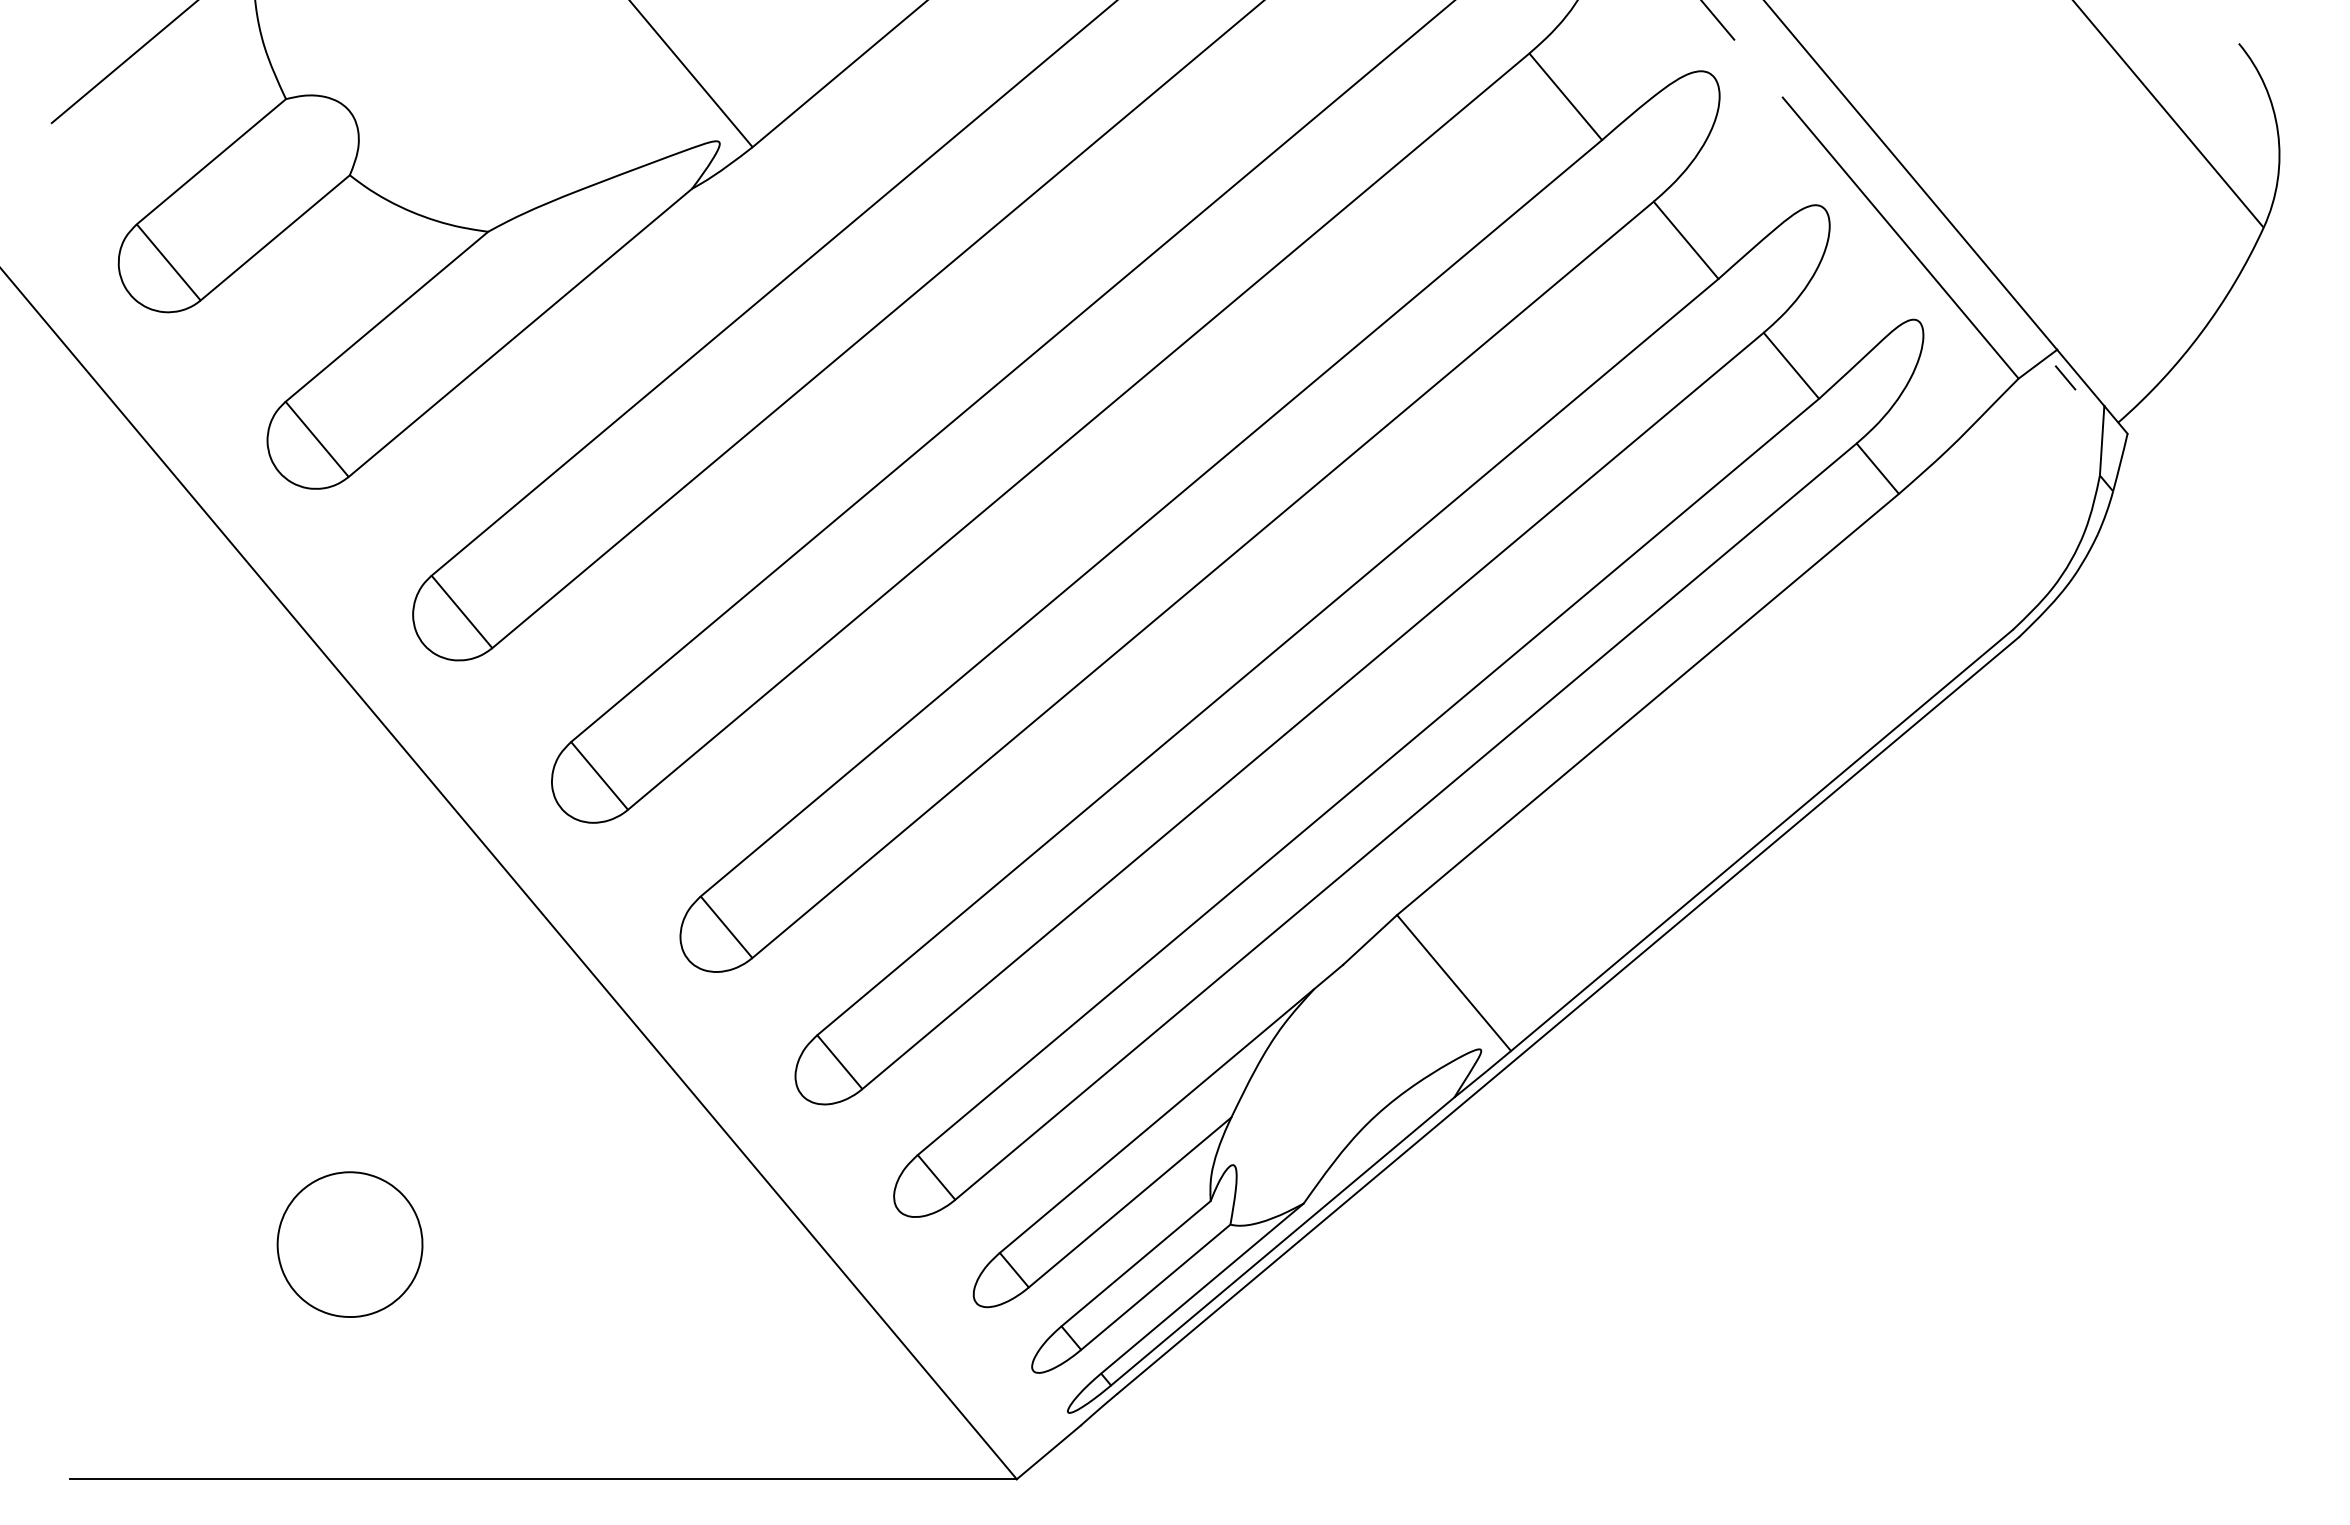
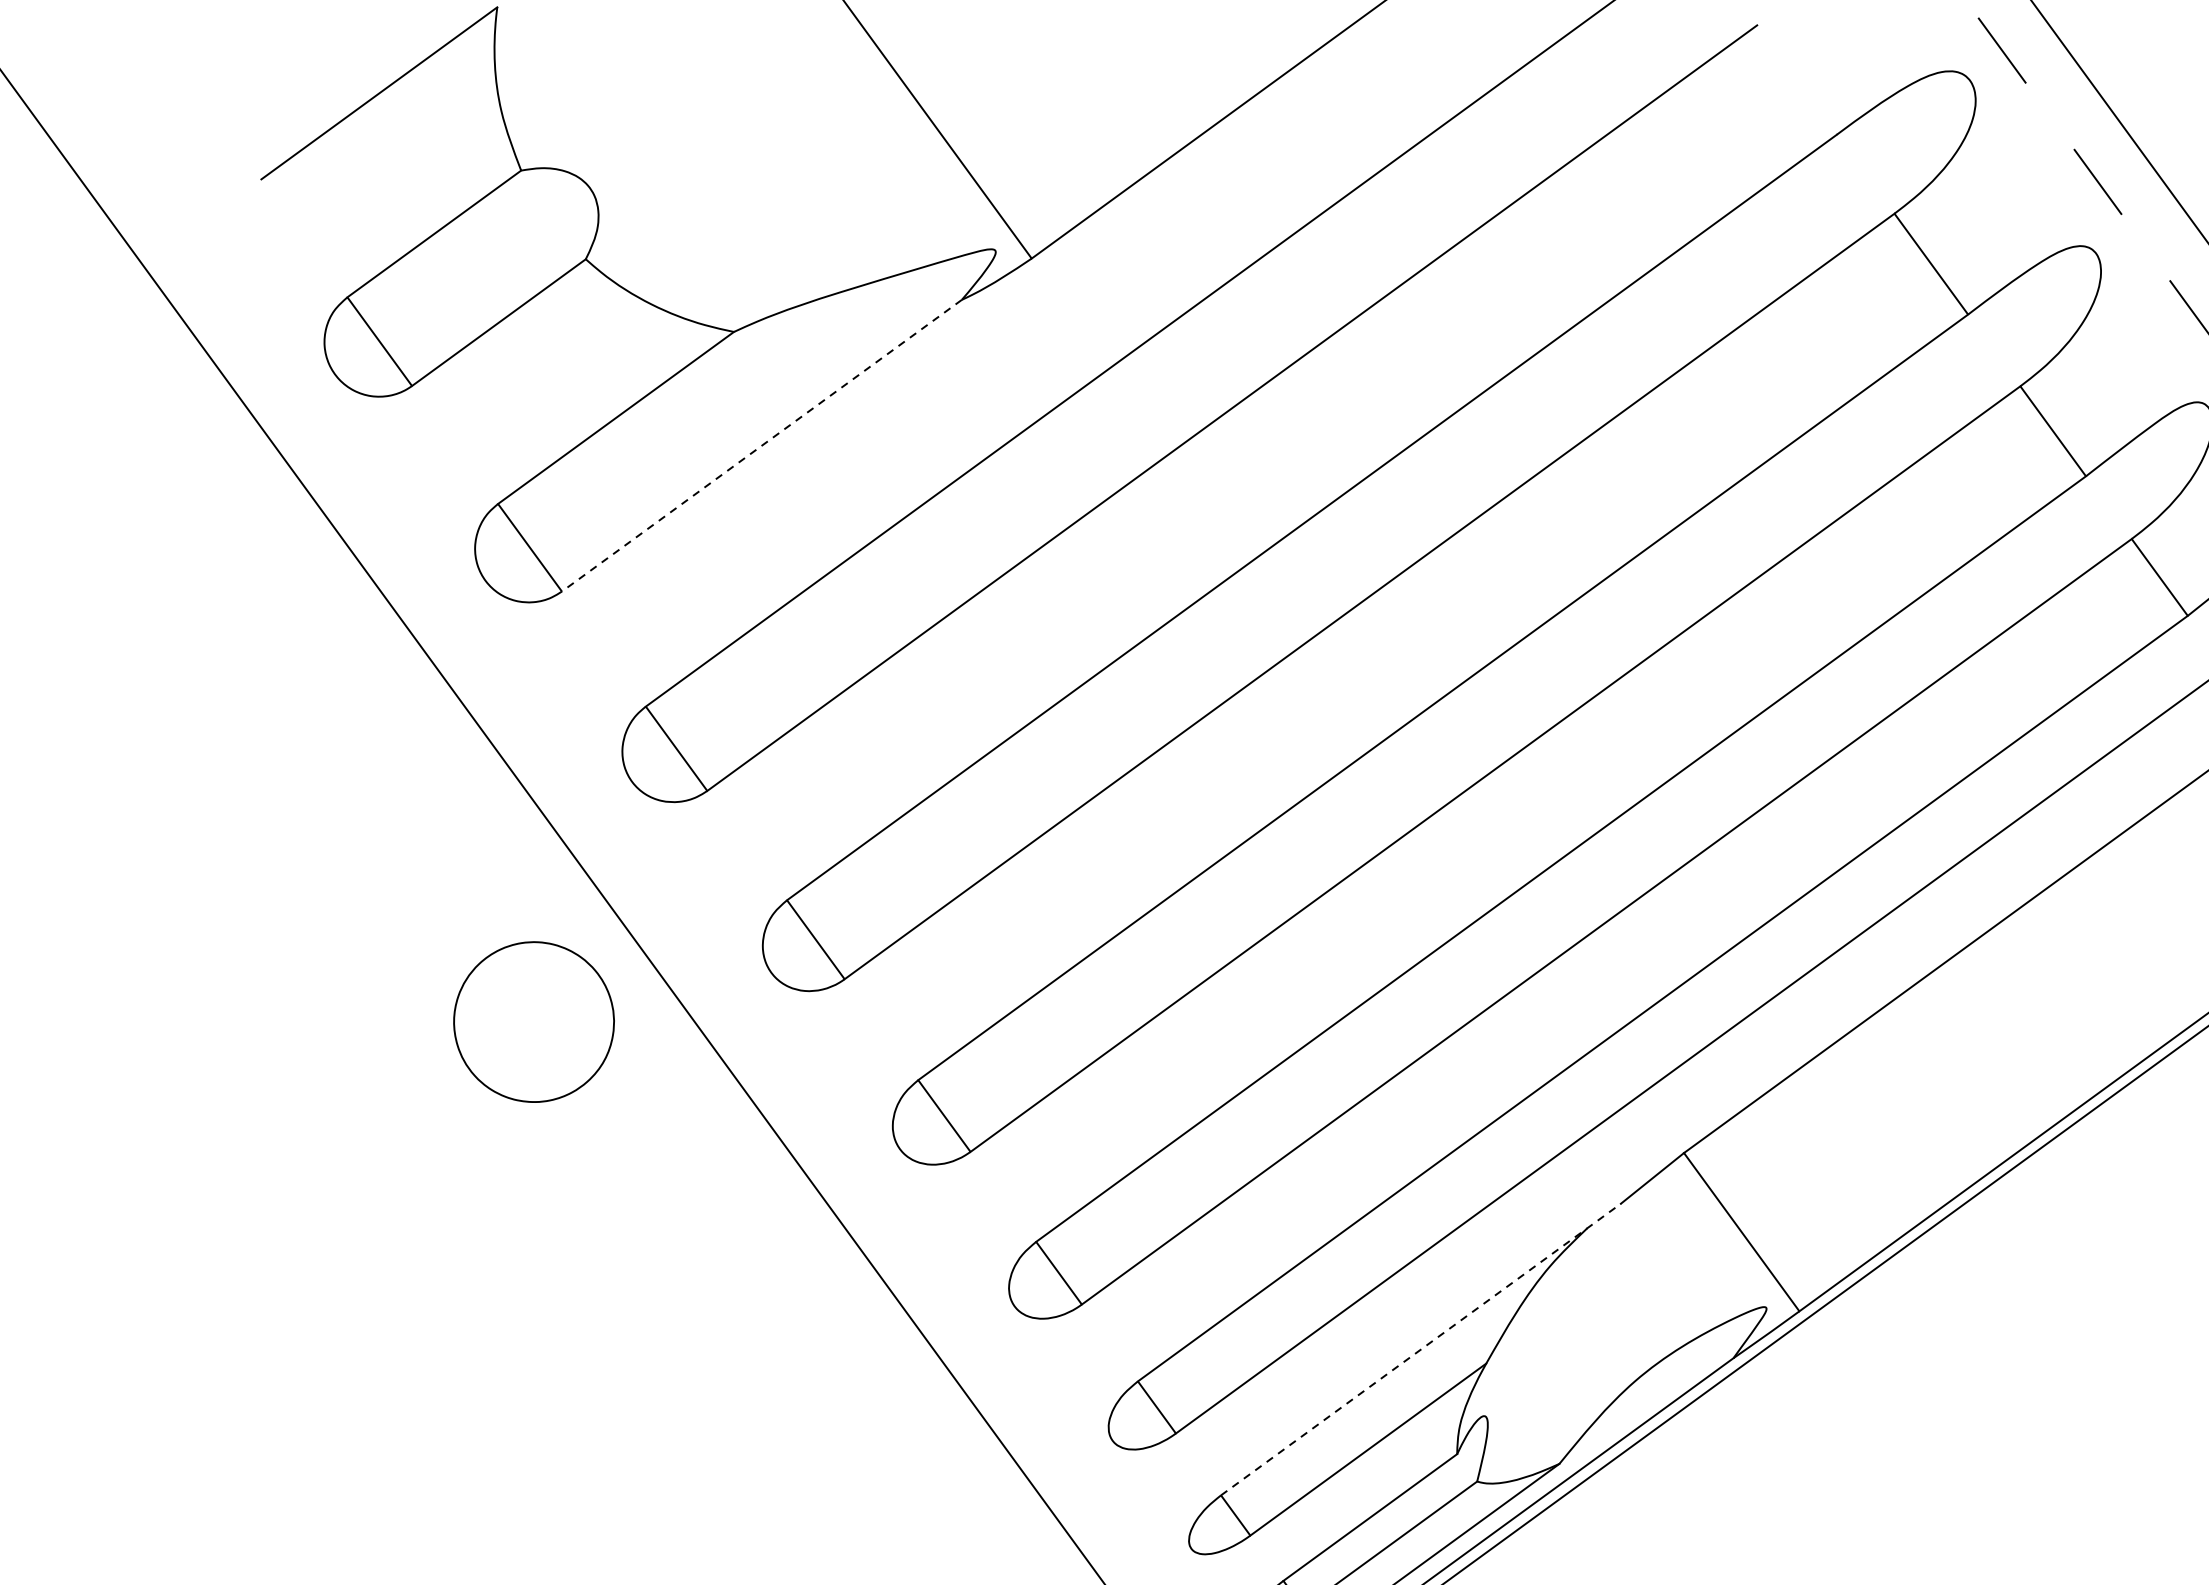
line: (520, 333) -> (761, 446), solid -> dashed
line: (1171, 1108) -> (1420, 1349), solid -> dashed
part: (349, 1244) -> (533, 1021), moved

